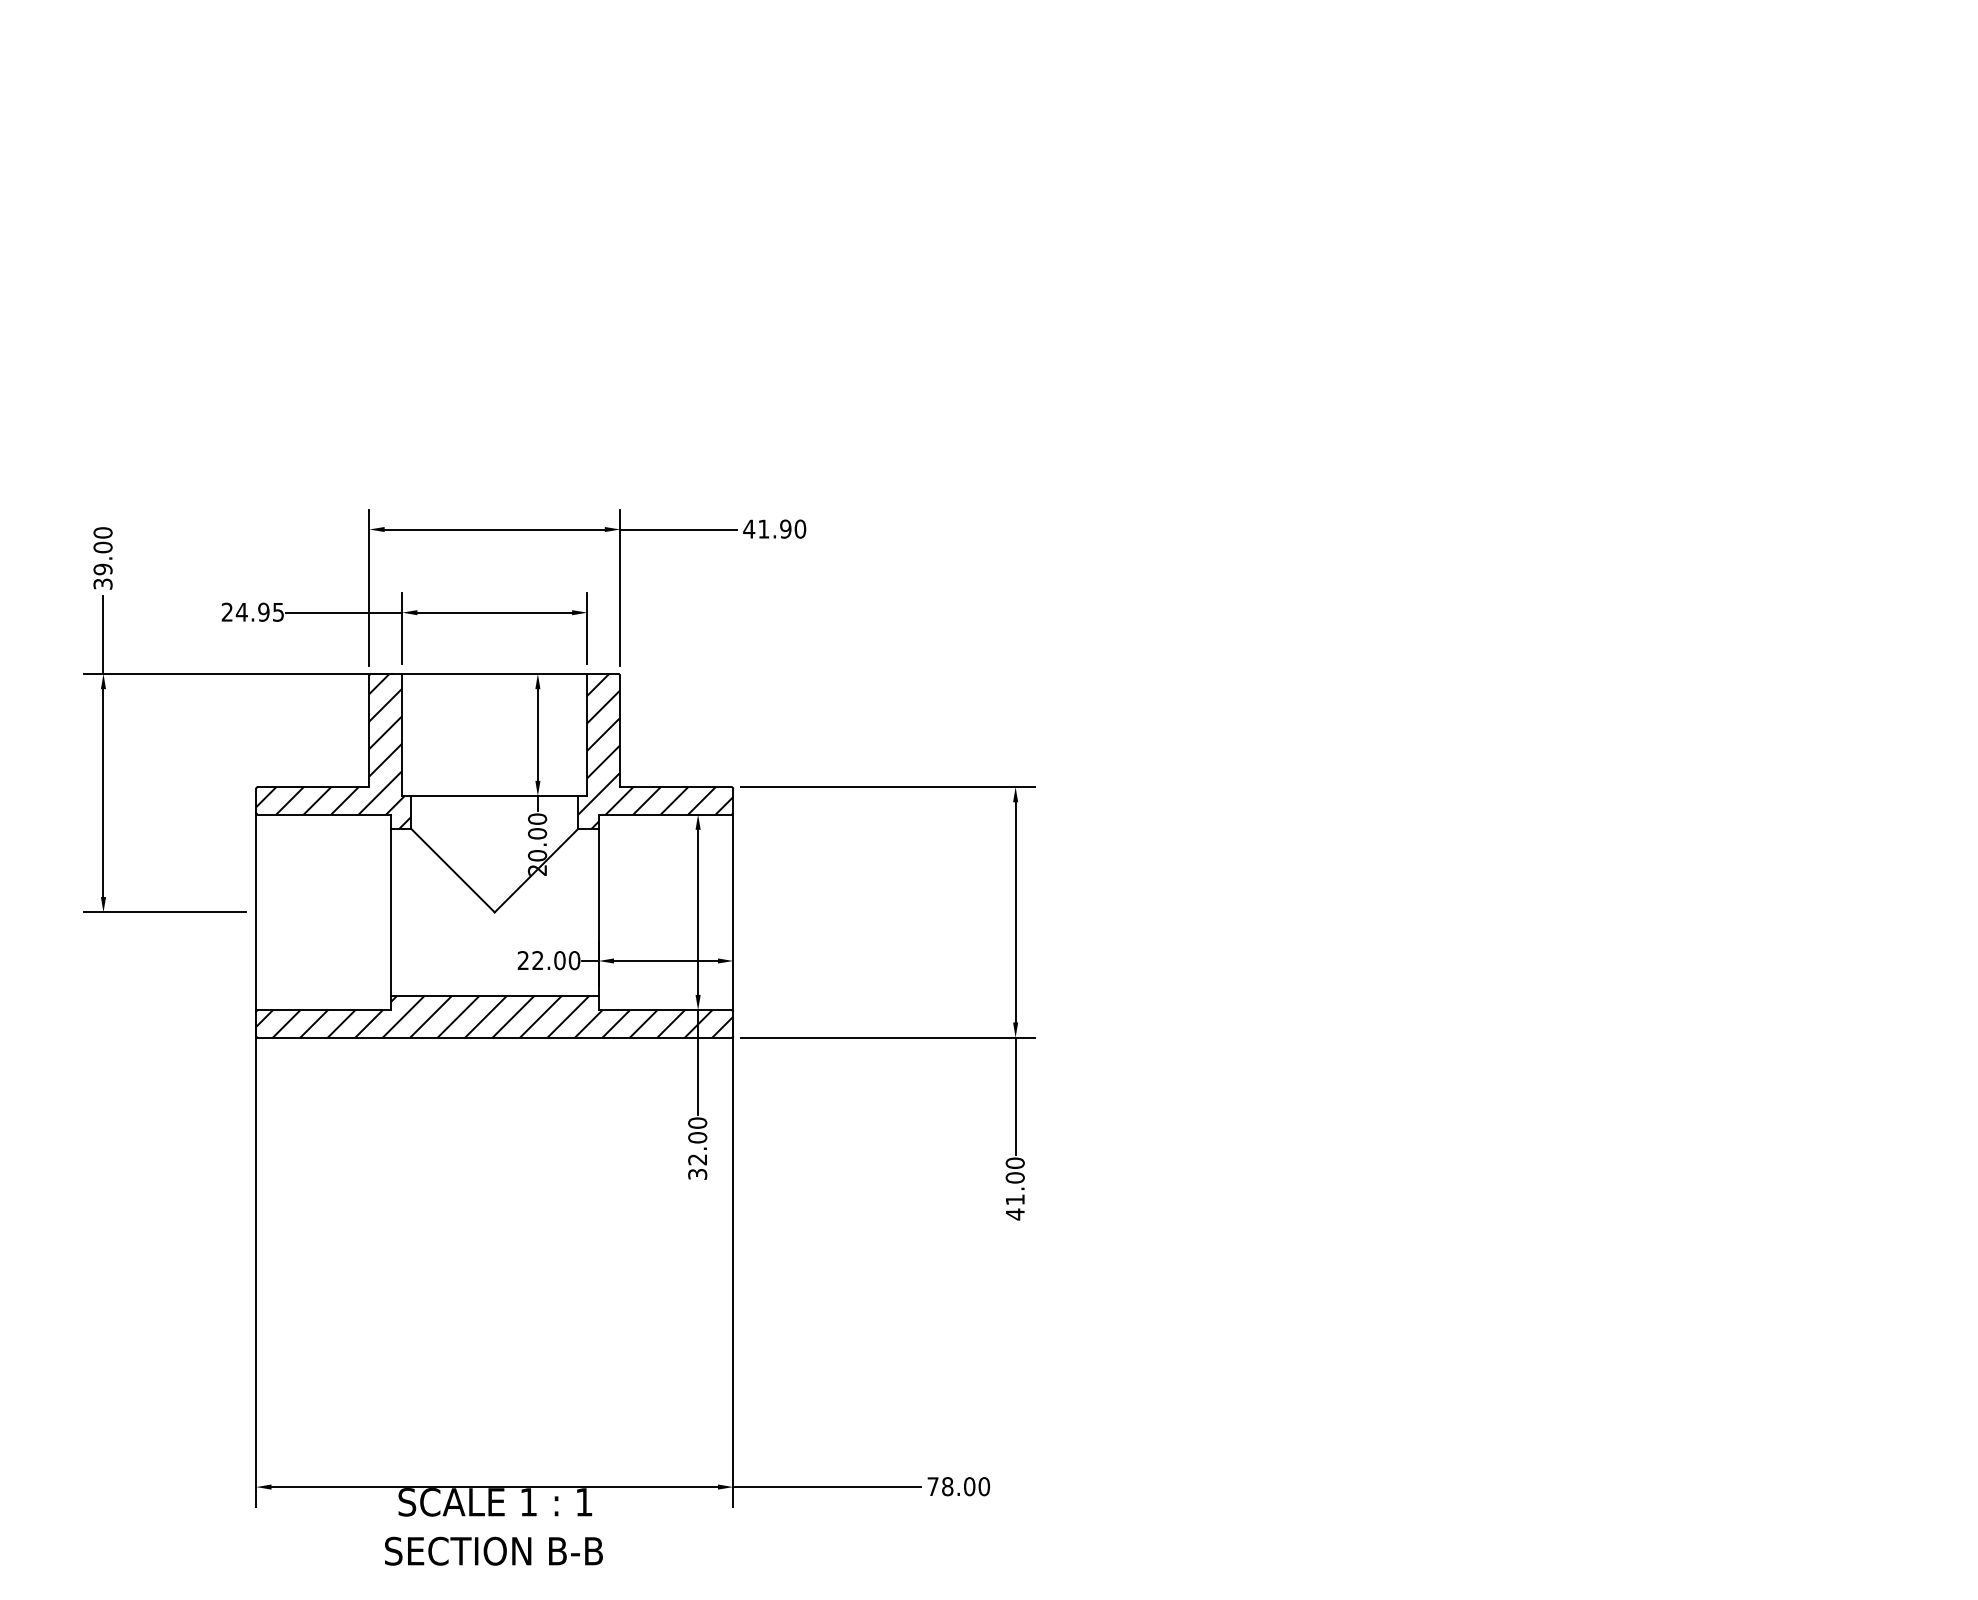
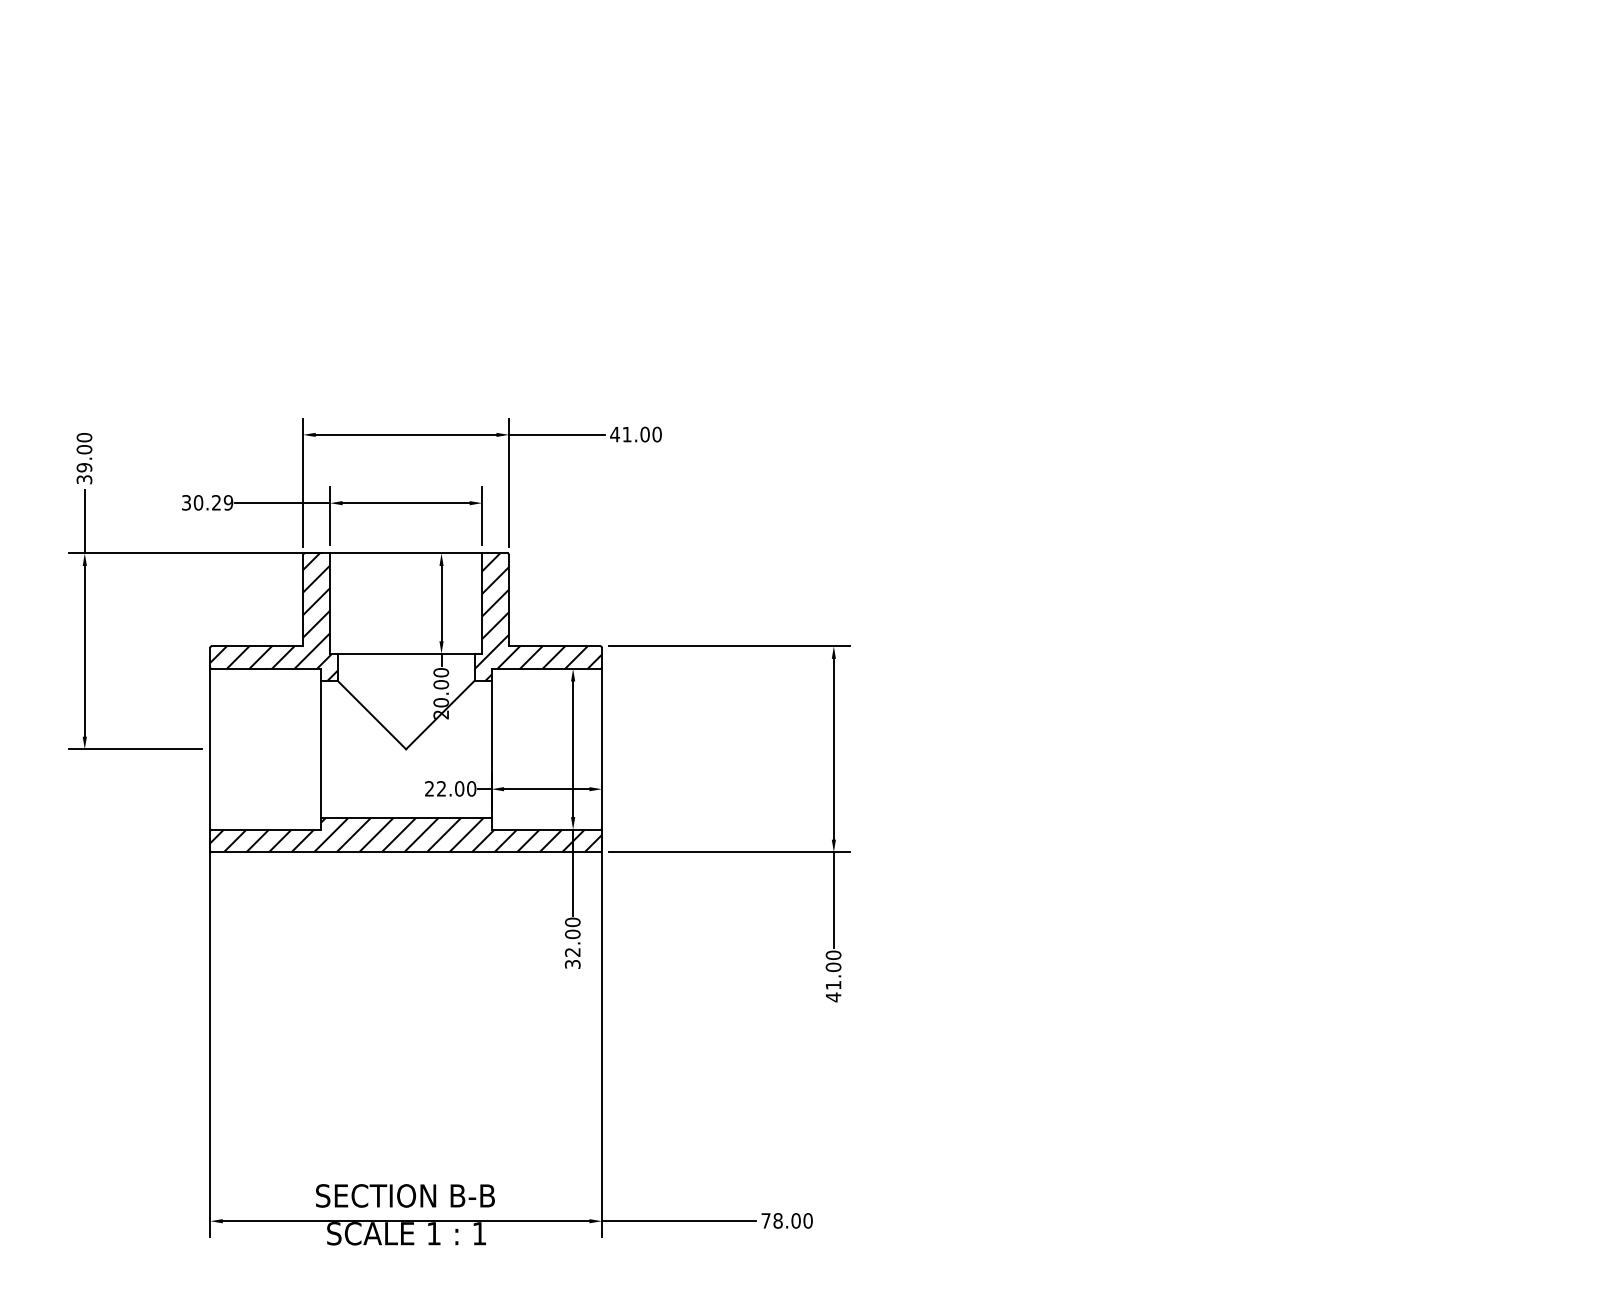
text: (785, 528) -> (644, 434), 41.90 -> 41.00
text: (252, 611) -> (207, 502), 24.95 -> 30.29
text: (493, 1550) -> (405, 1195), moved

